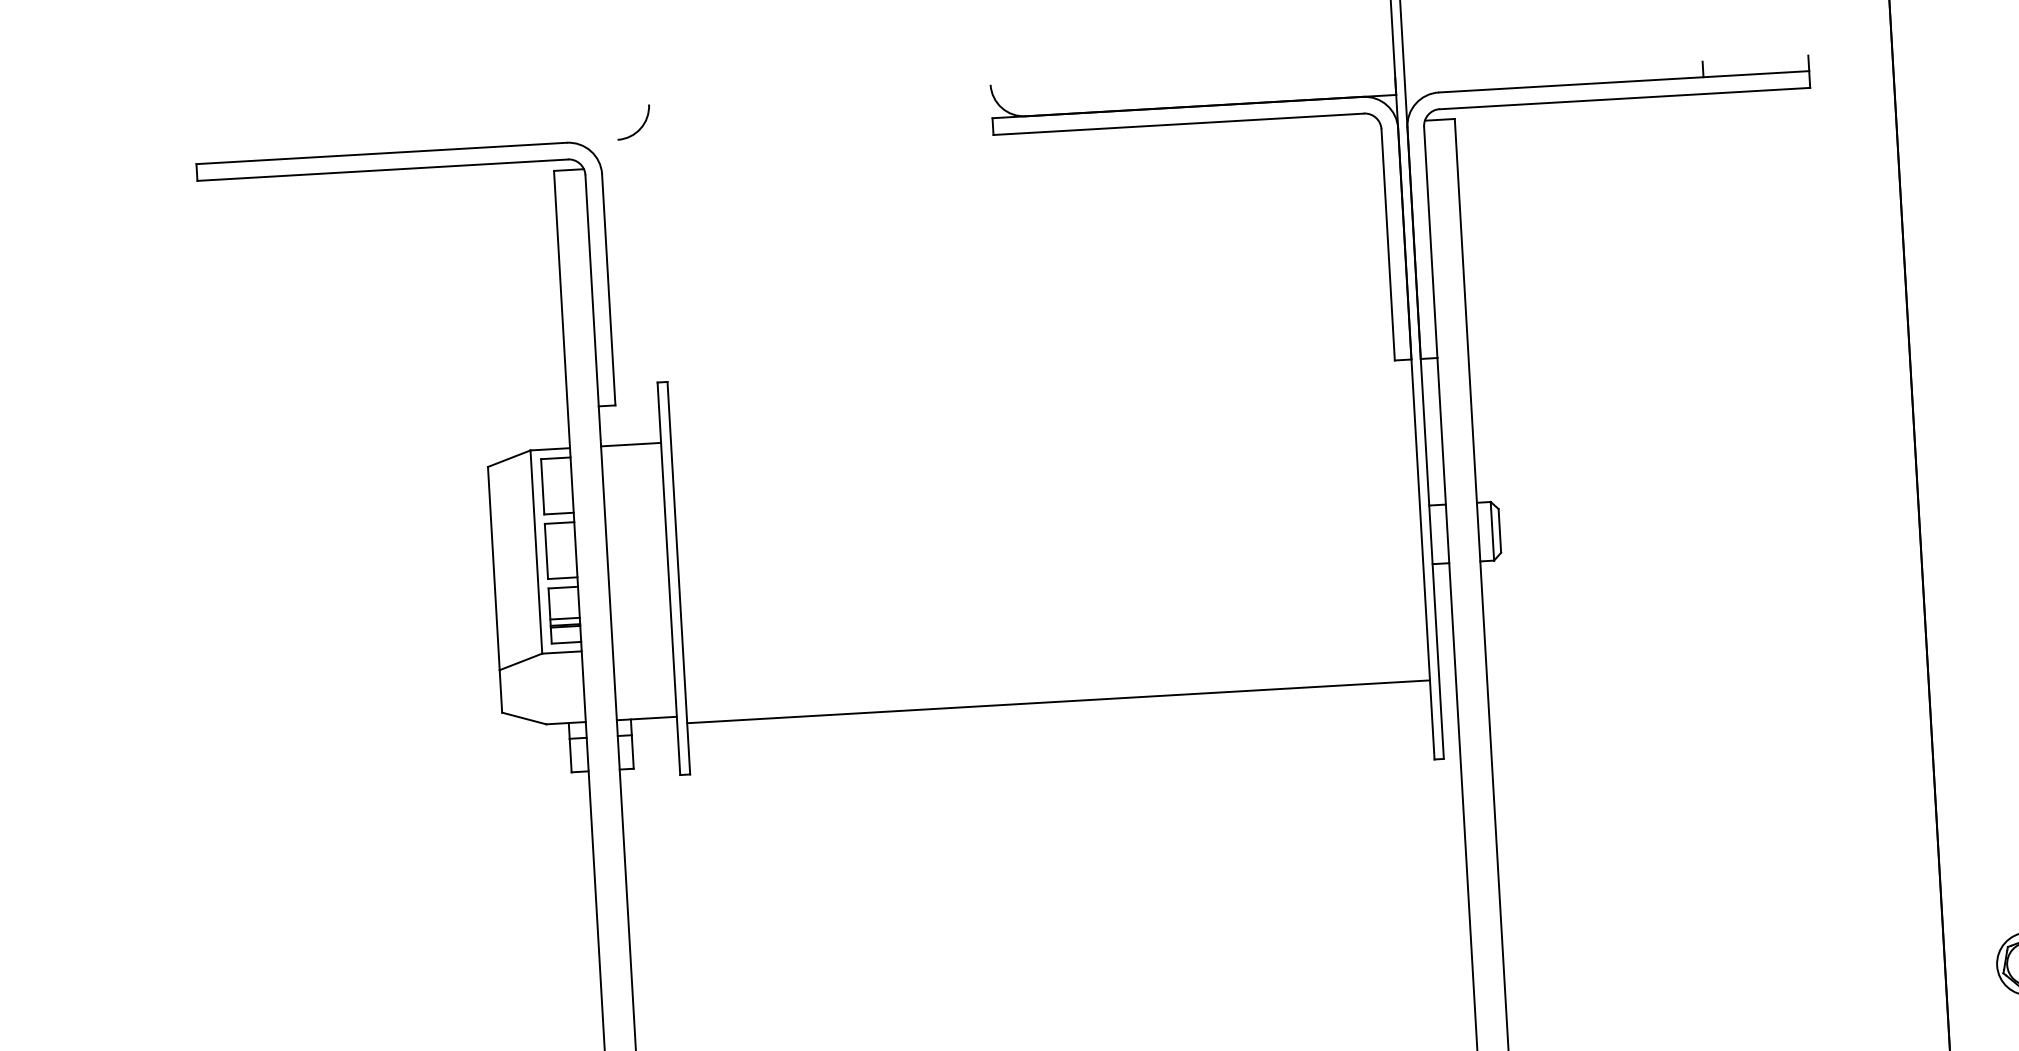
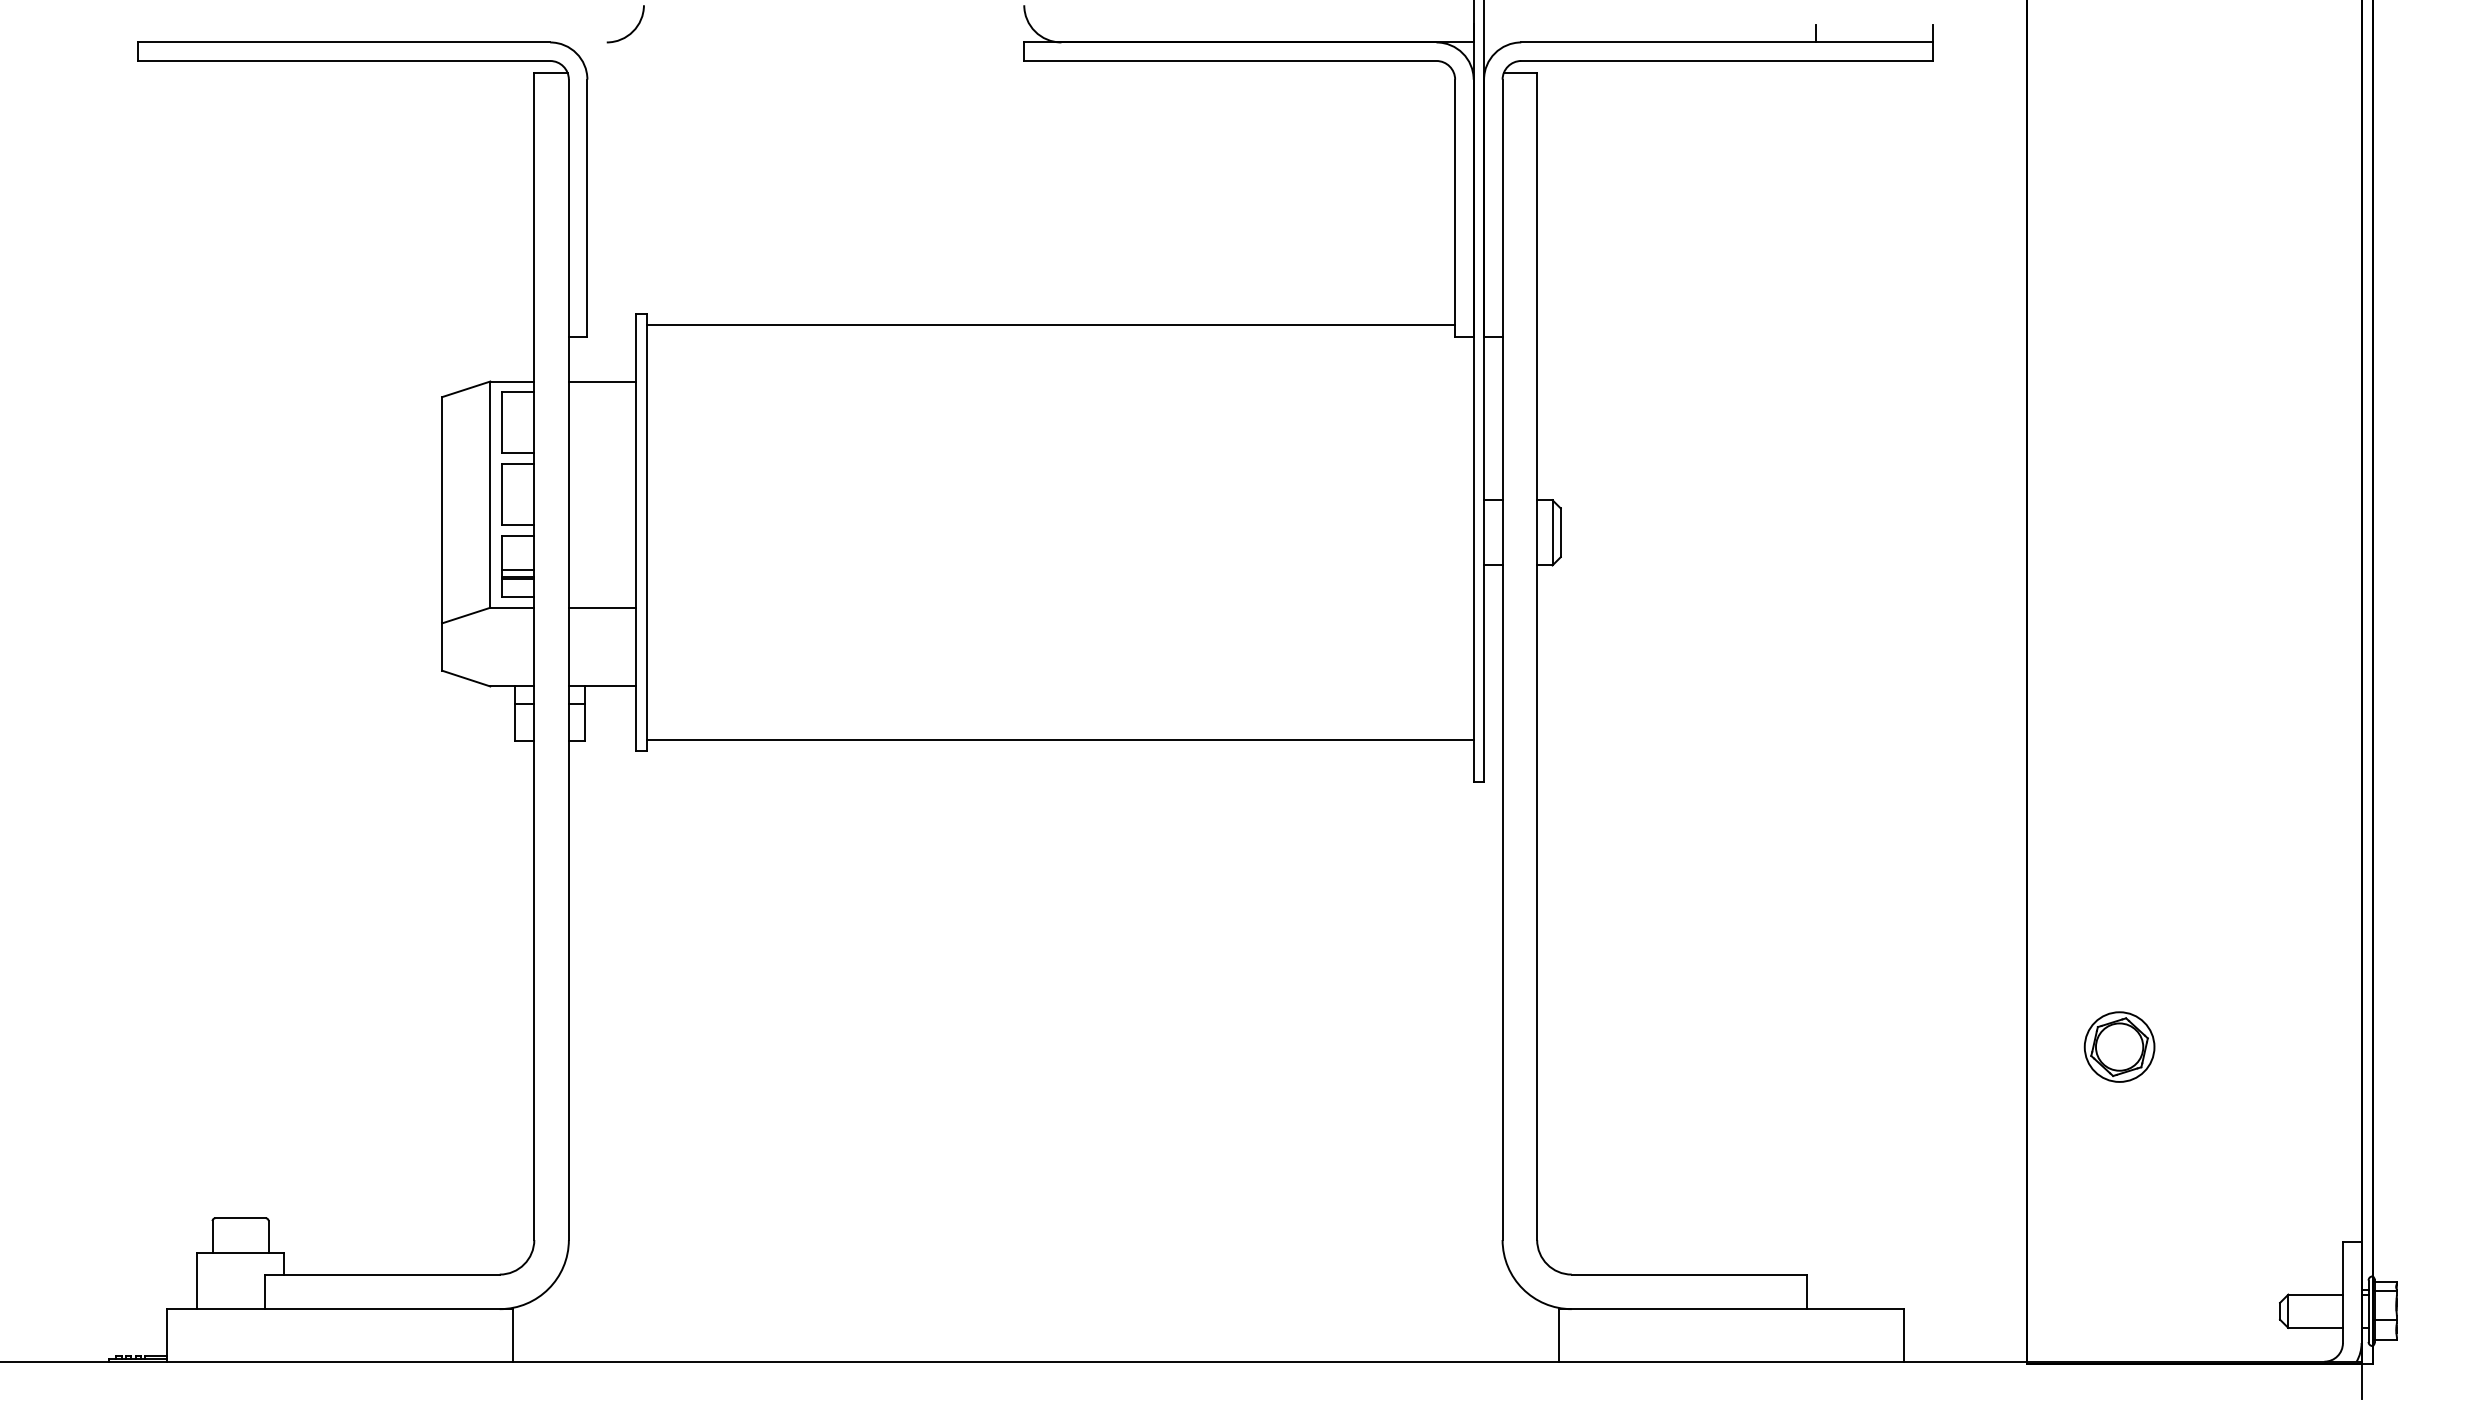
line: (1030, 371) -> (1050, 325), added
line: (642, 647) -> (601, 607), added
line: (1057, 702) -> (1059, 740), moved

